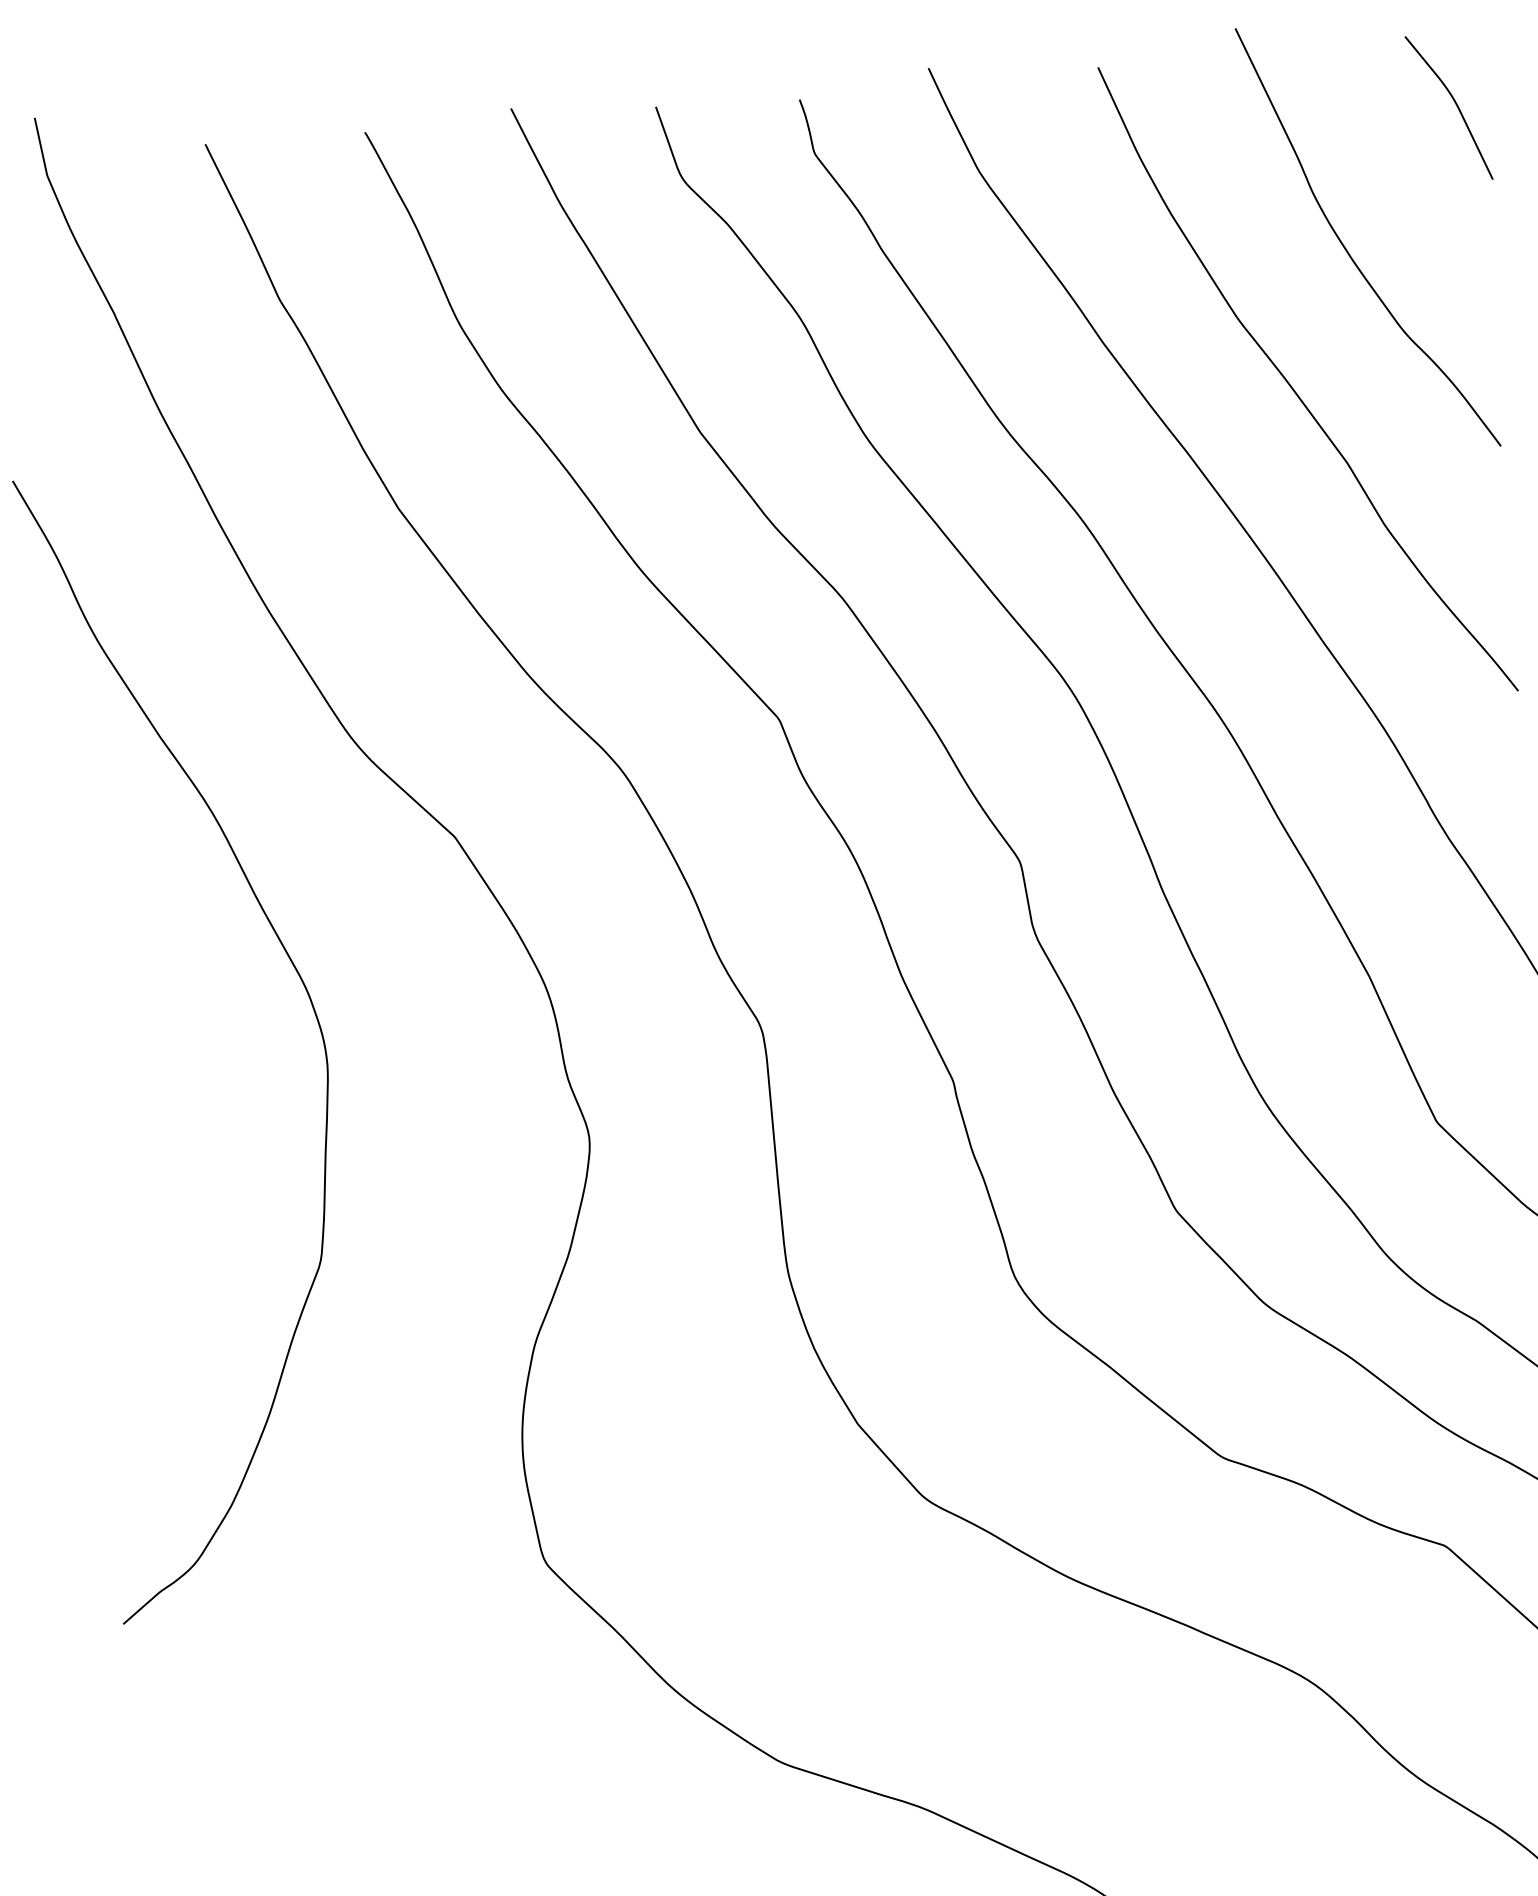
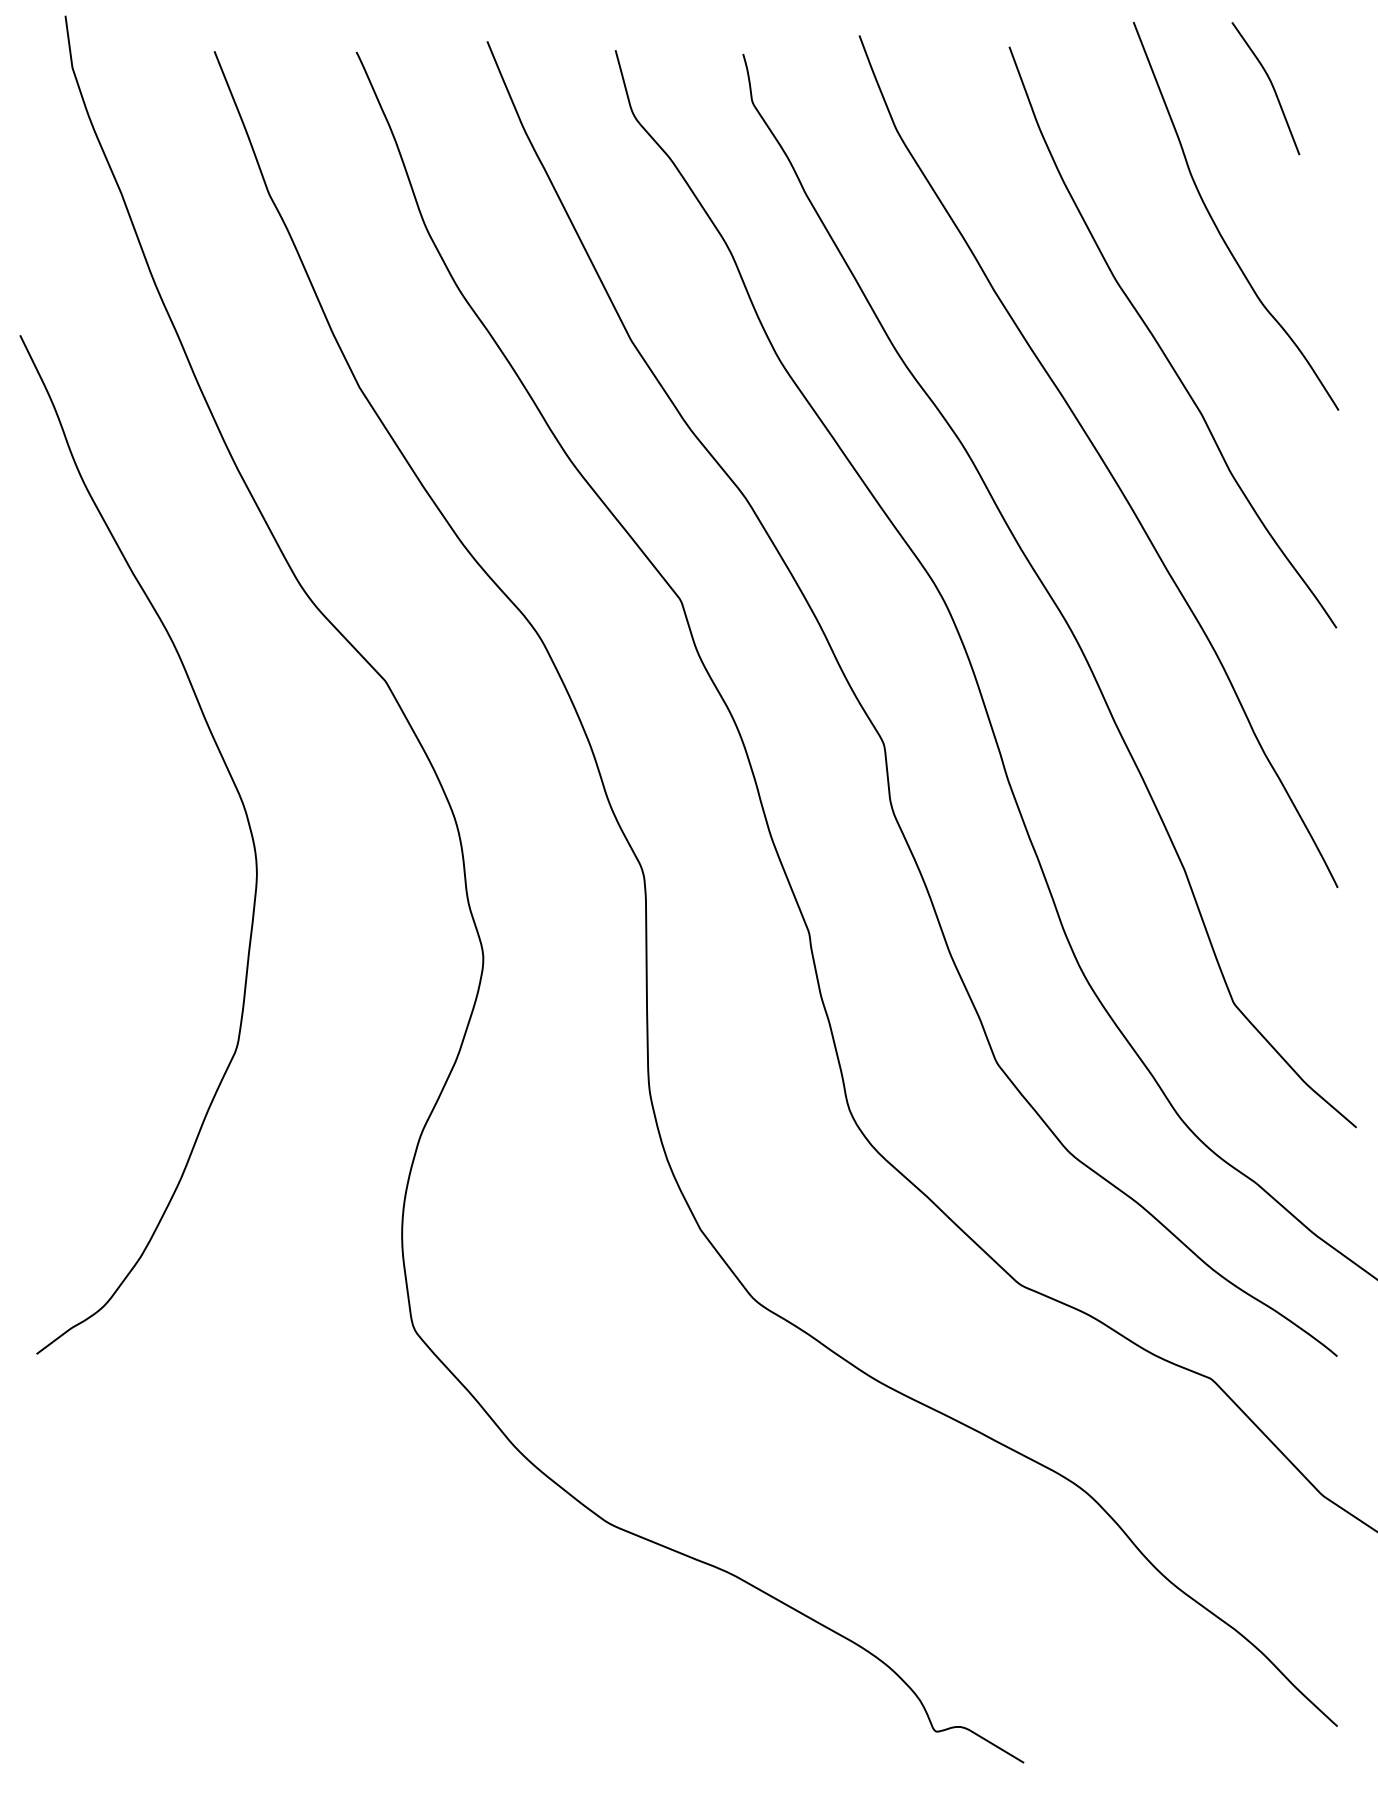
curve: (1455, 103) -> (1271, 85), moved

